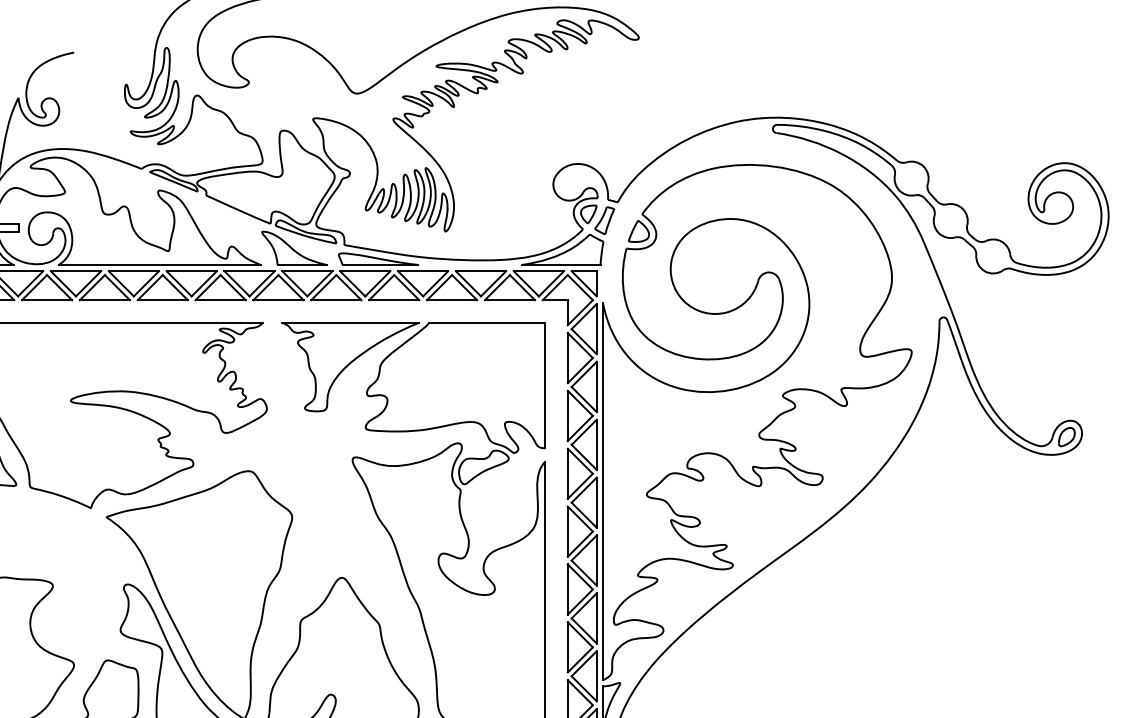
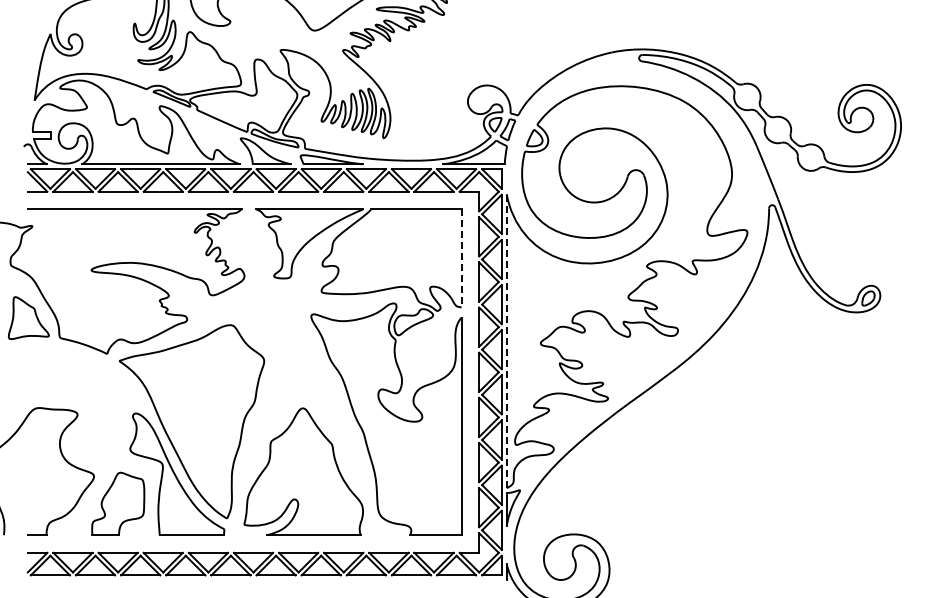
line: (545, 385) -> (461, 258), solid -> dashed
line: (602, 492) -> (506, 341), solid -> dashed

